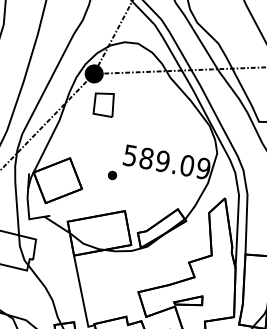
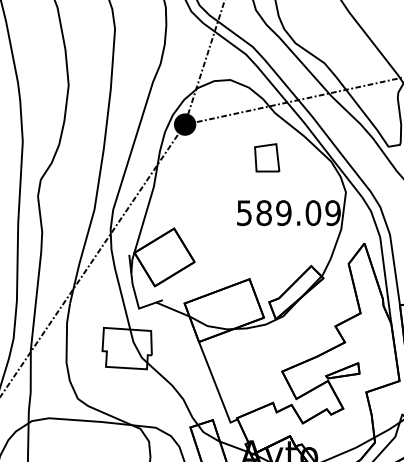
part: (104, 103) -> (267, 157), moved
part: (112, 175) -> (227, 239), removed

